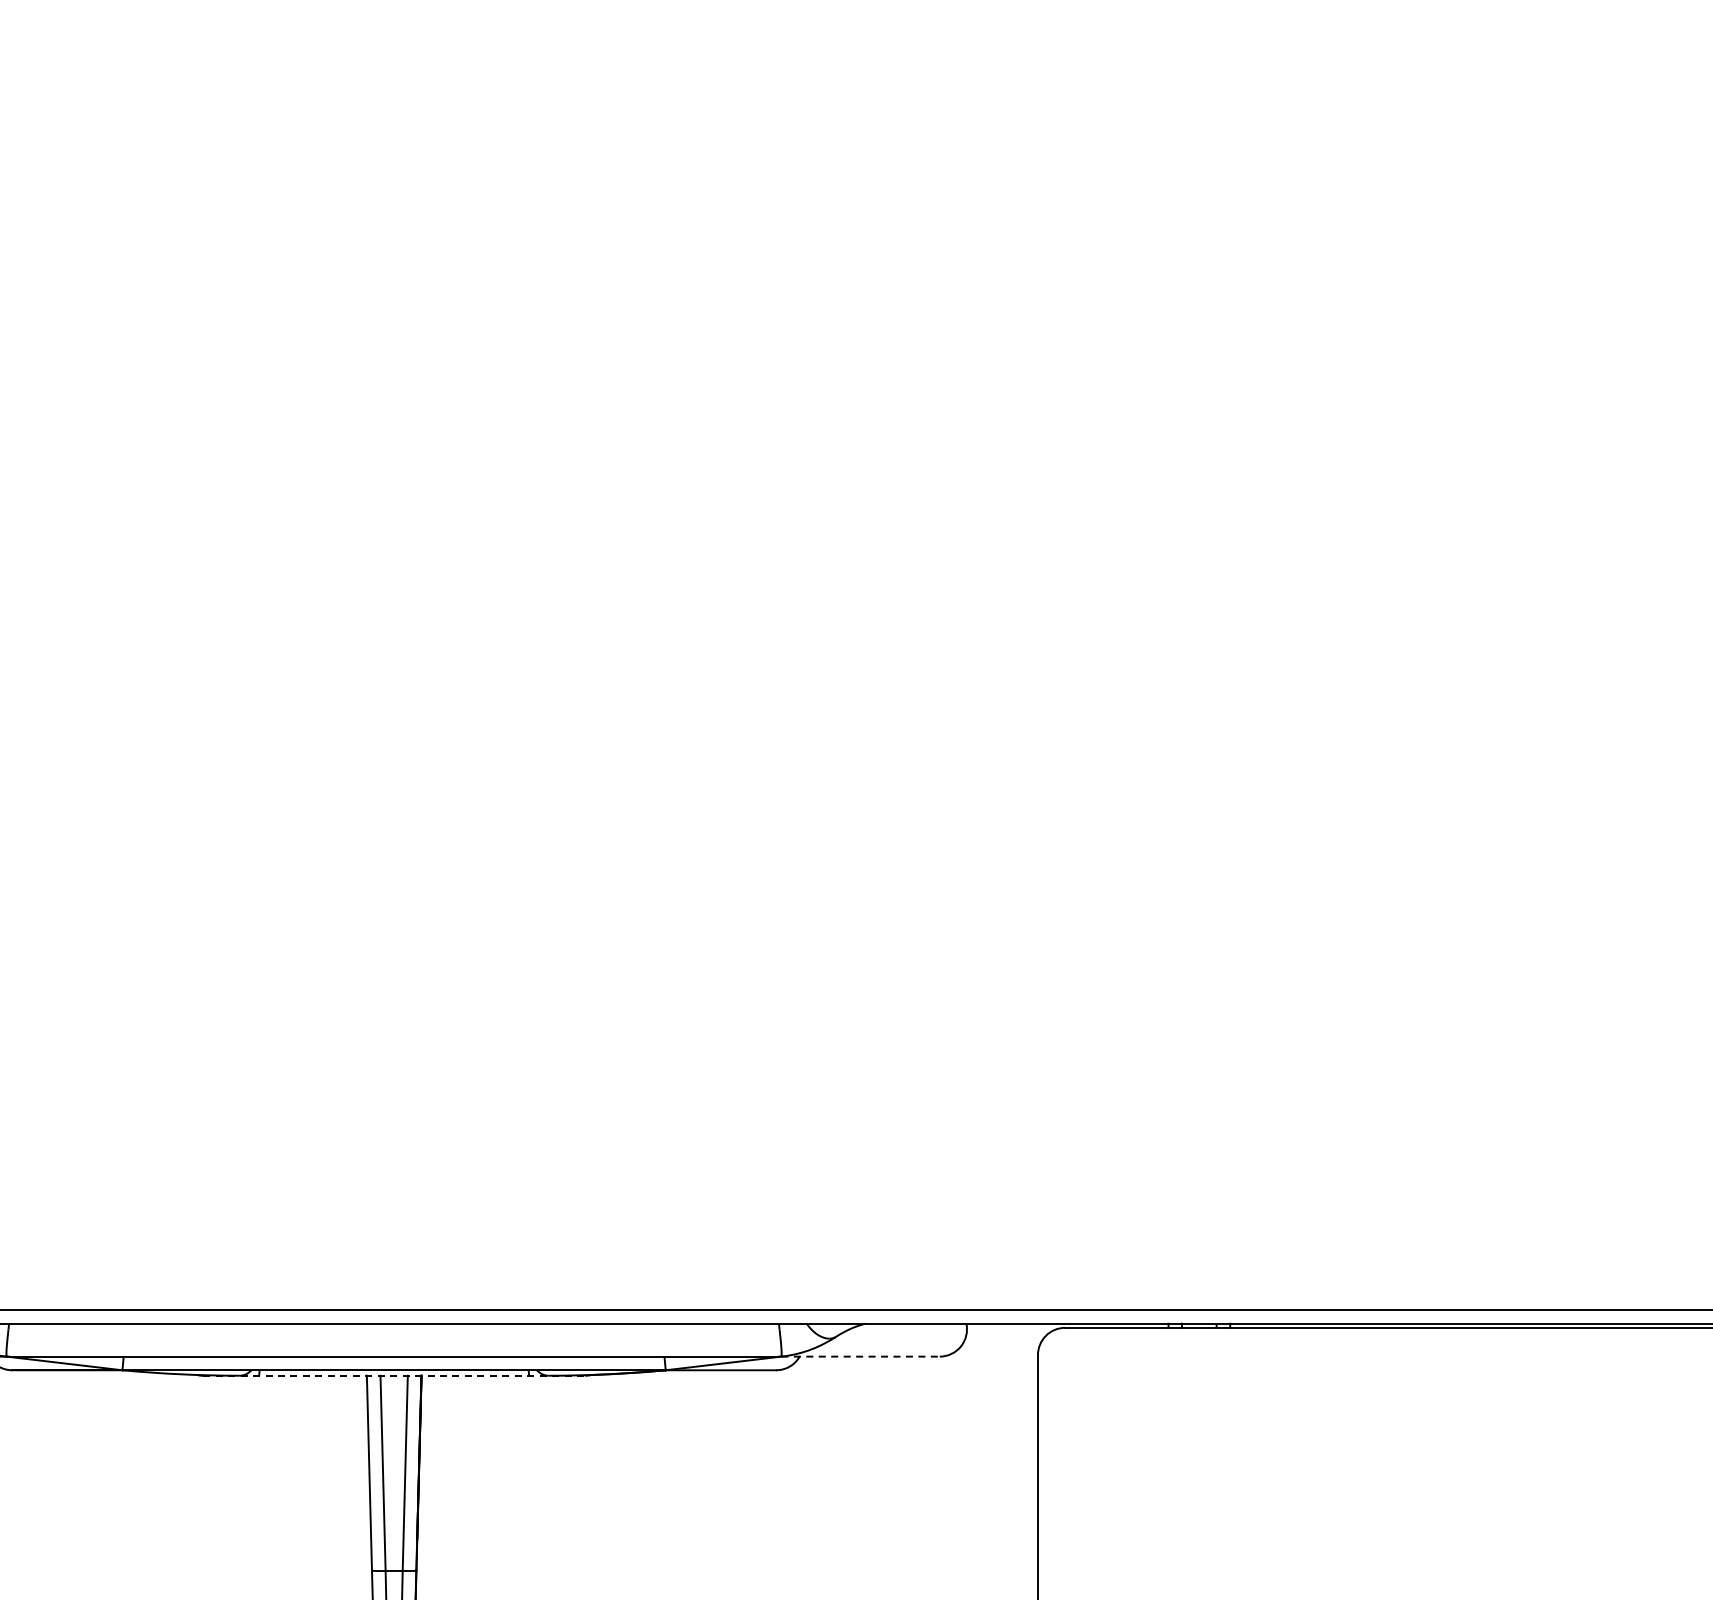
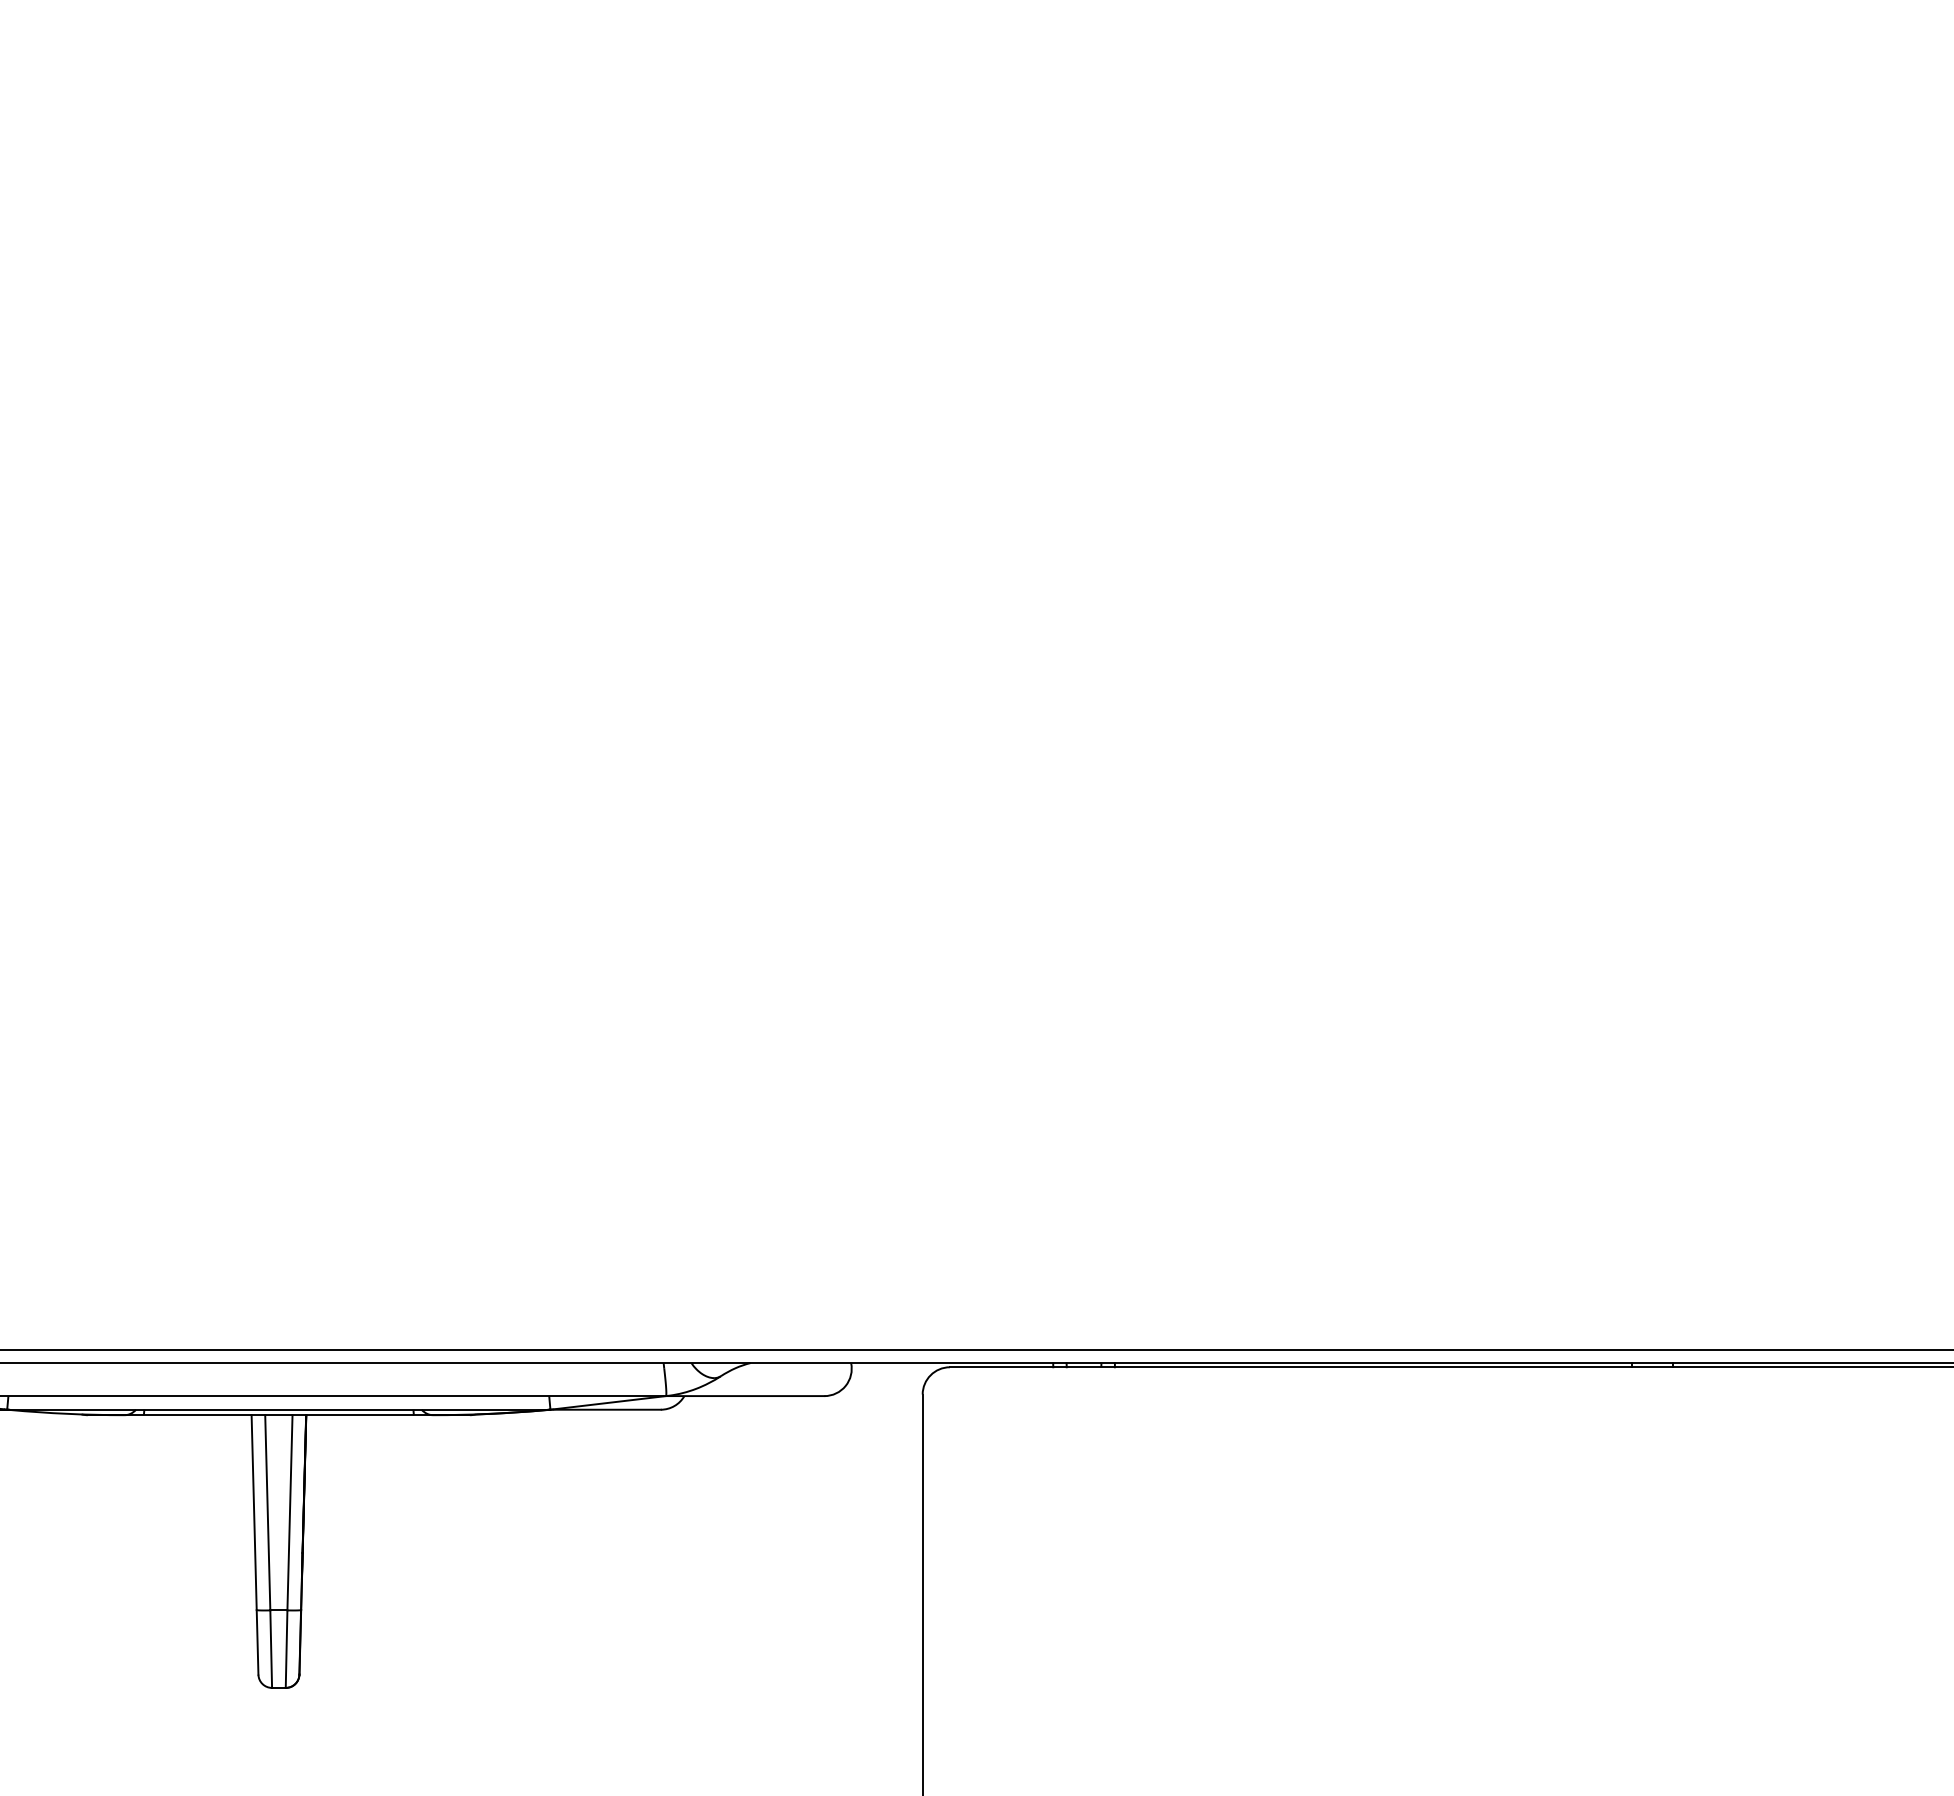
line: (860, 1357) -> (745, 1396), dashed -> solid
line: (393, 1376) -> (278, 1415), dashed -> solid

